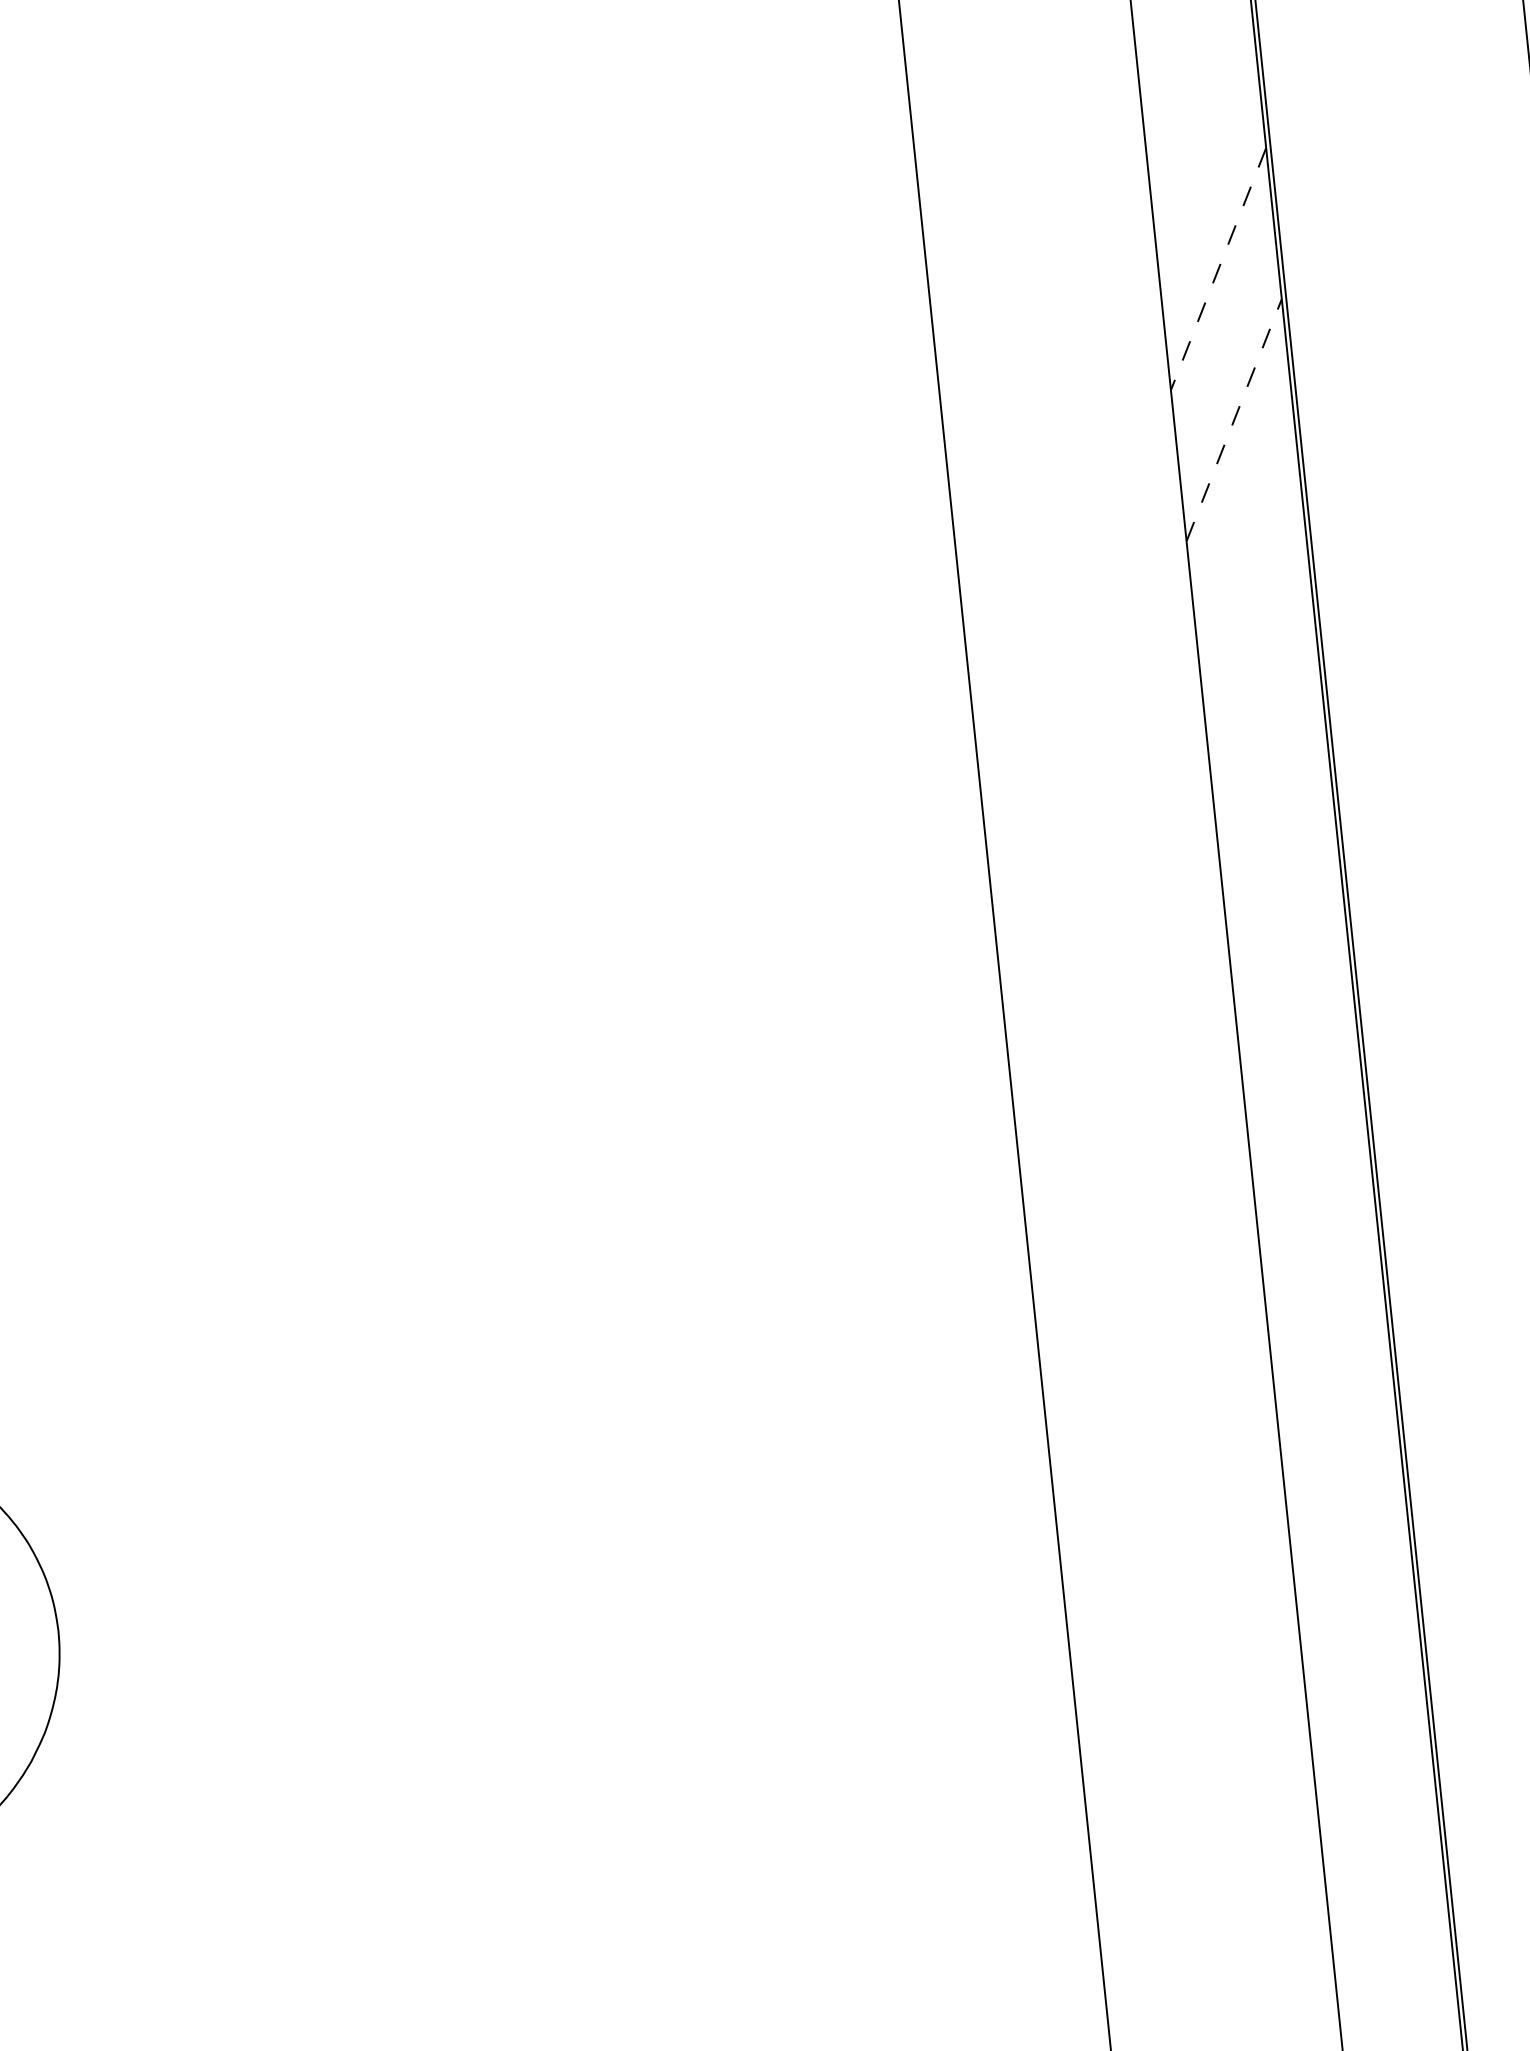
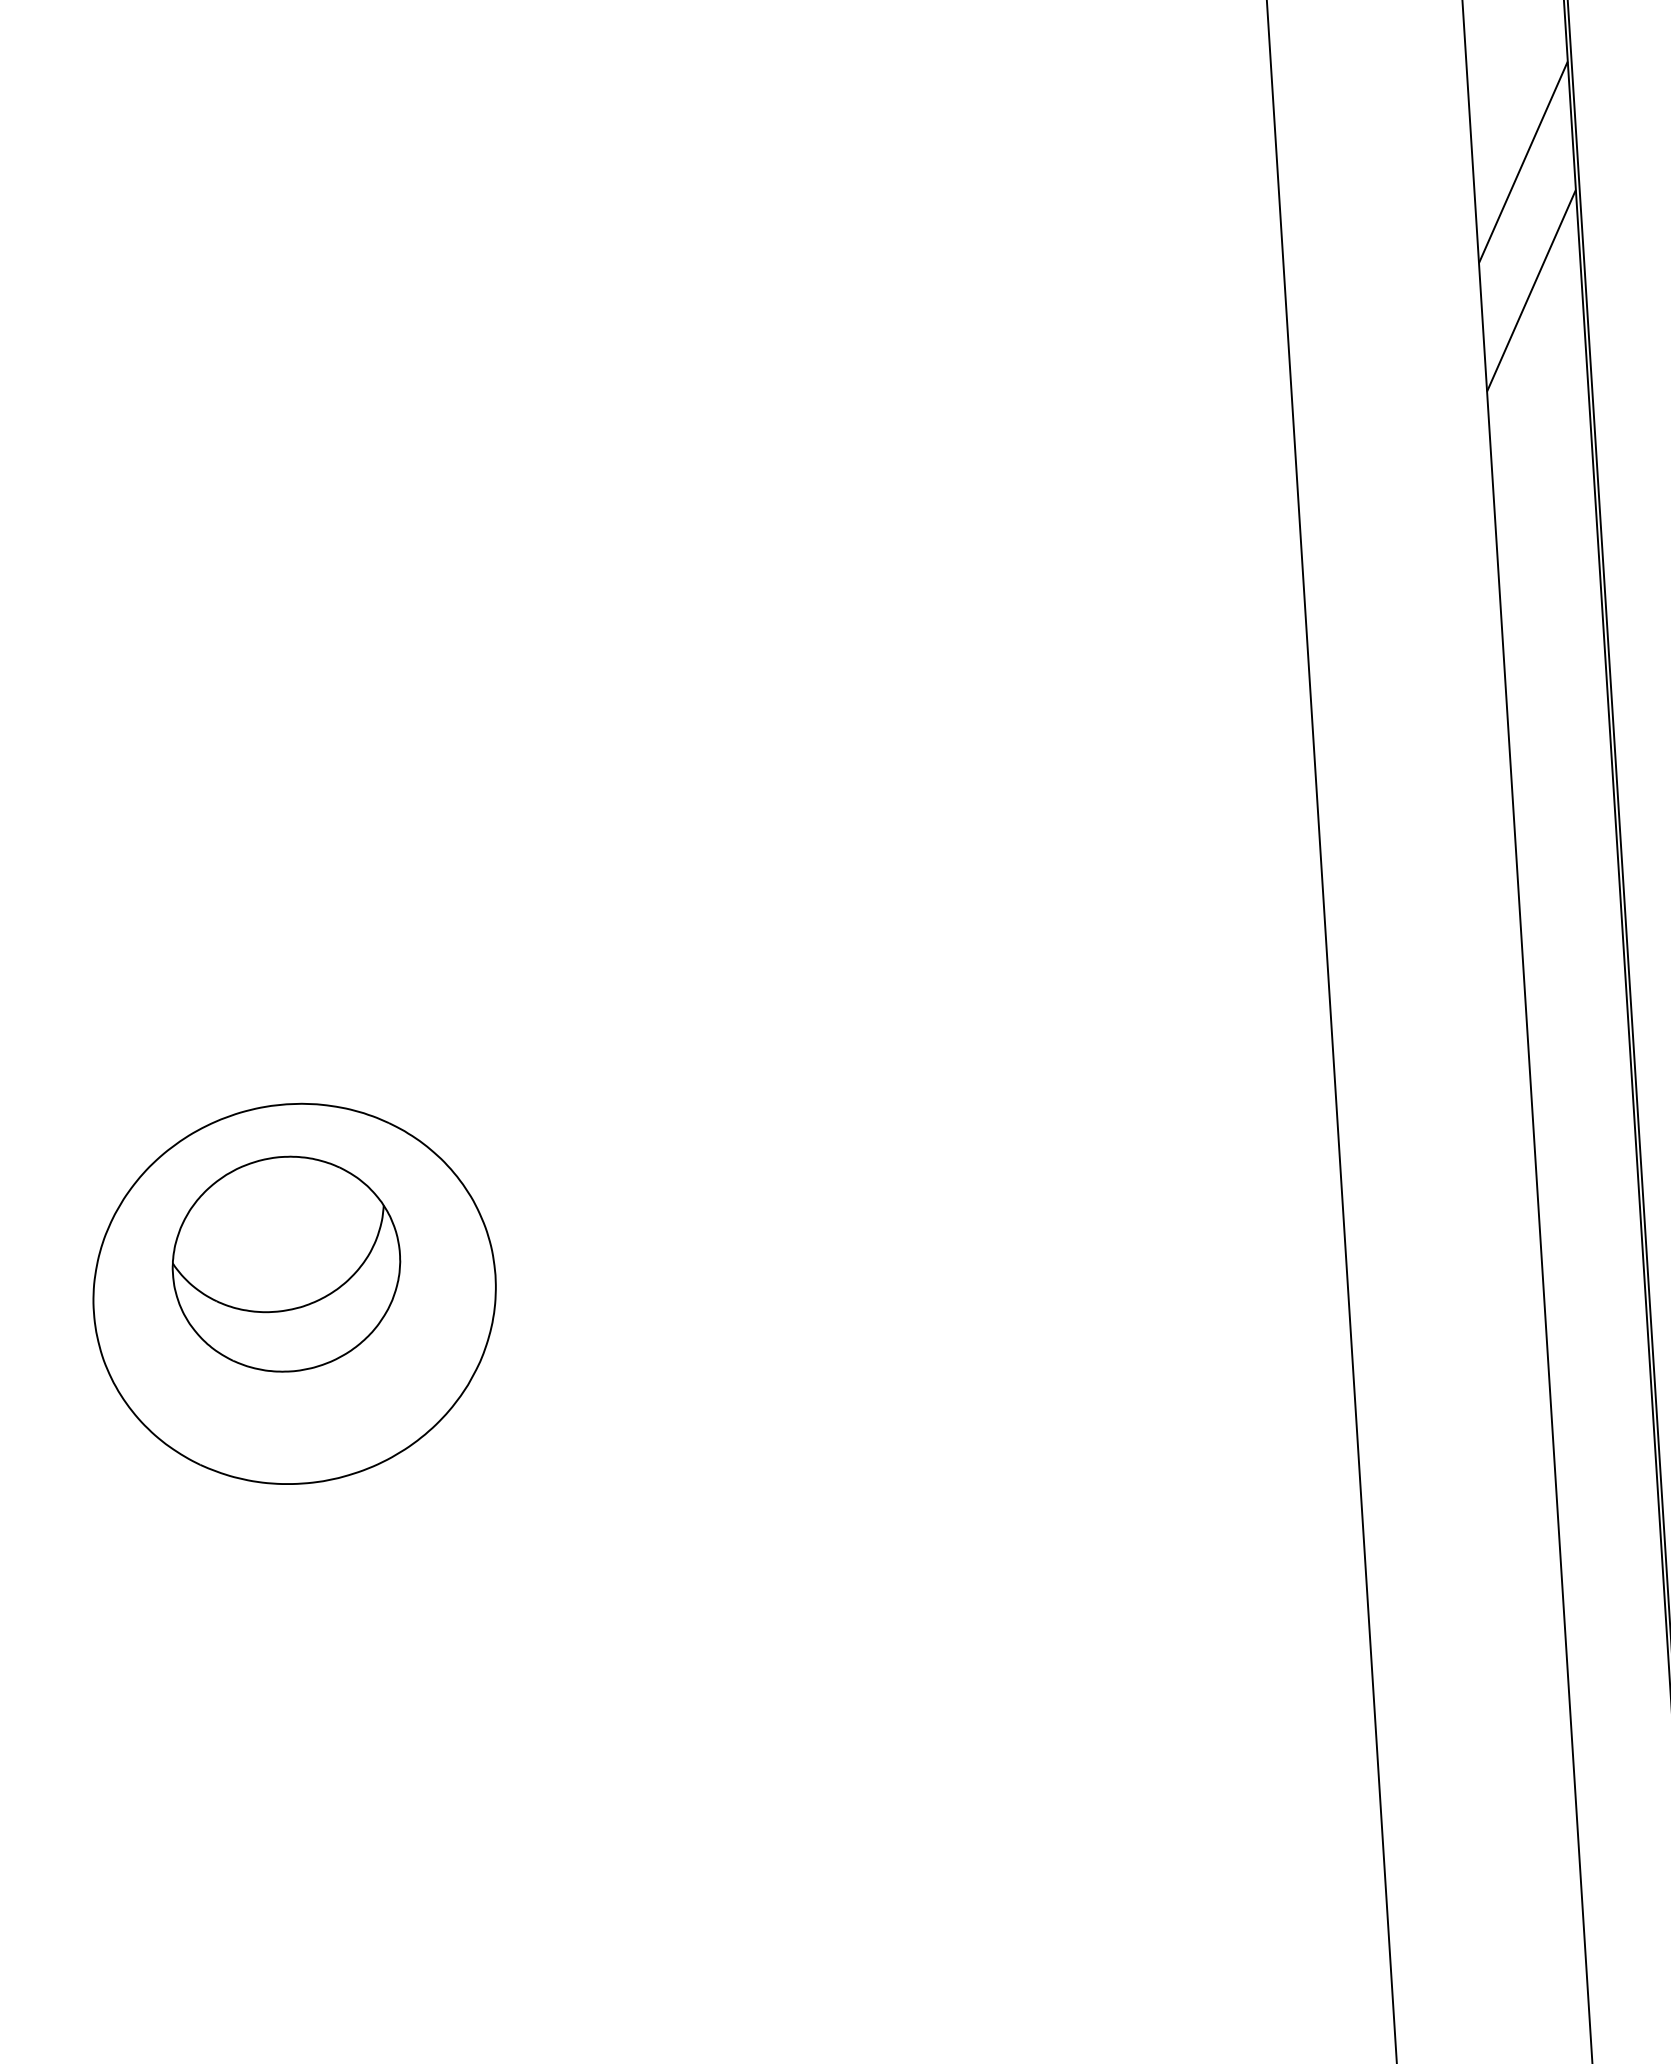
line: (1218, 269) -> (1523, 162), dashed -> solid
line: (1234, 419) -> (1531, 290), dashed -> solid

